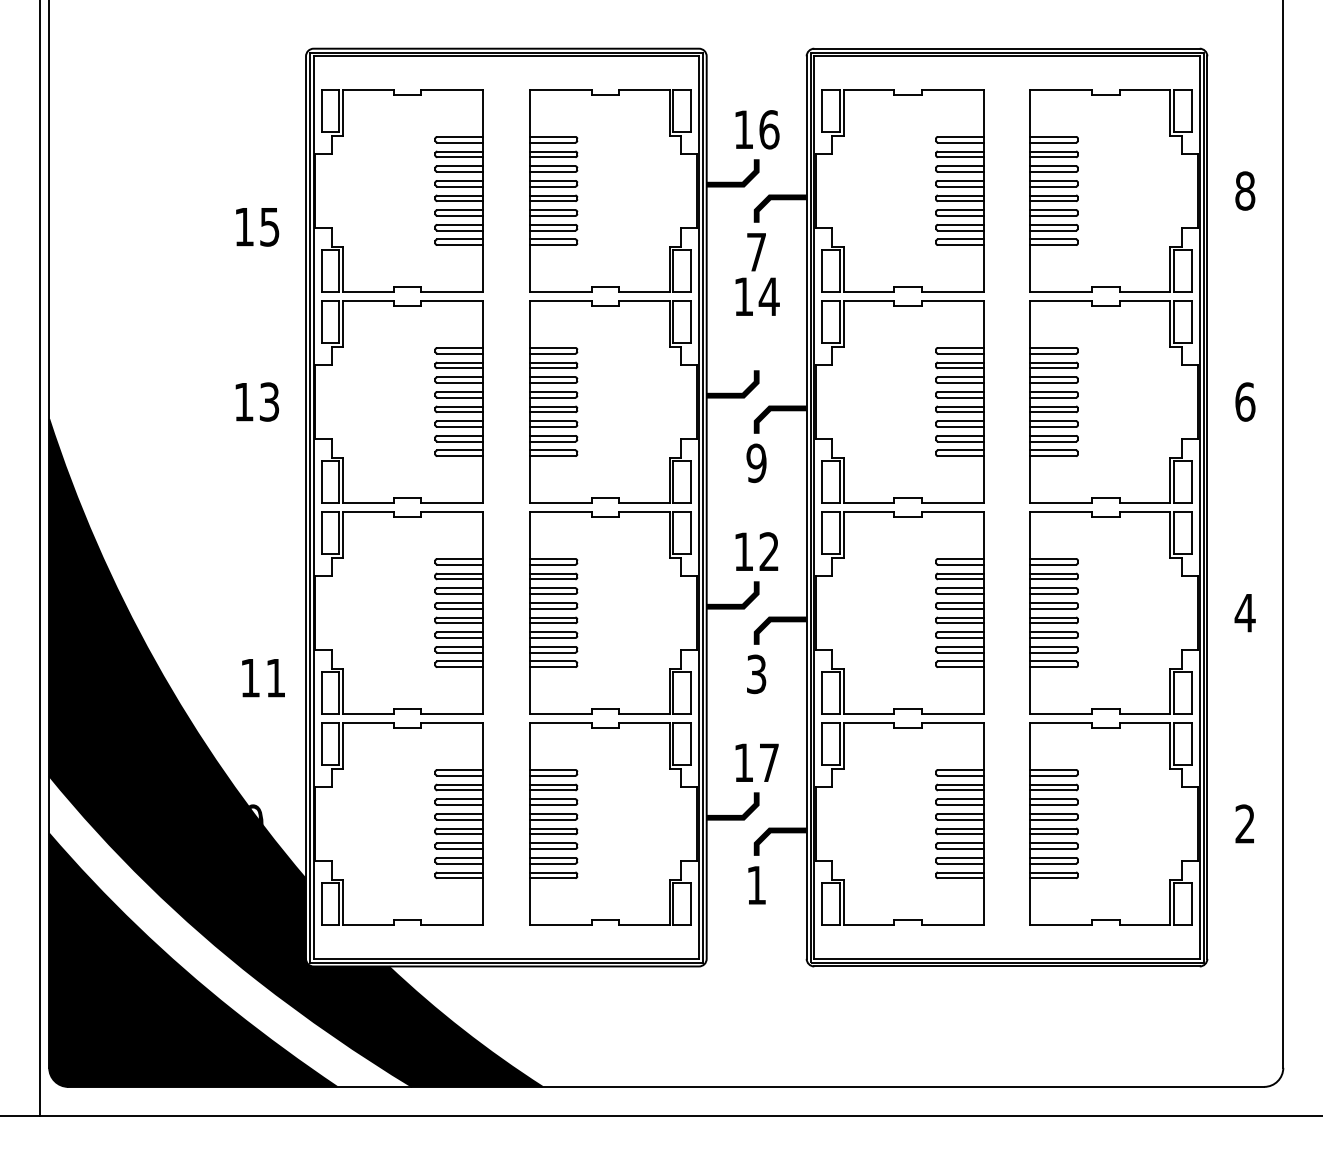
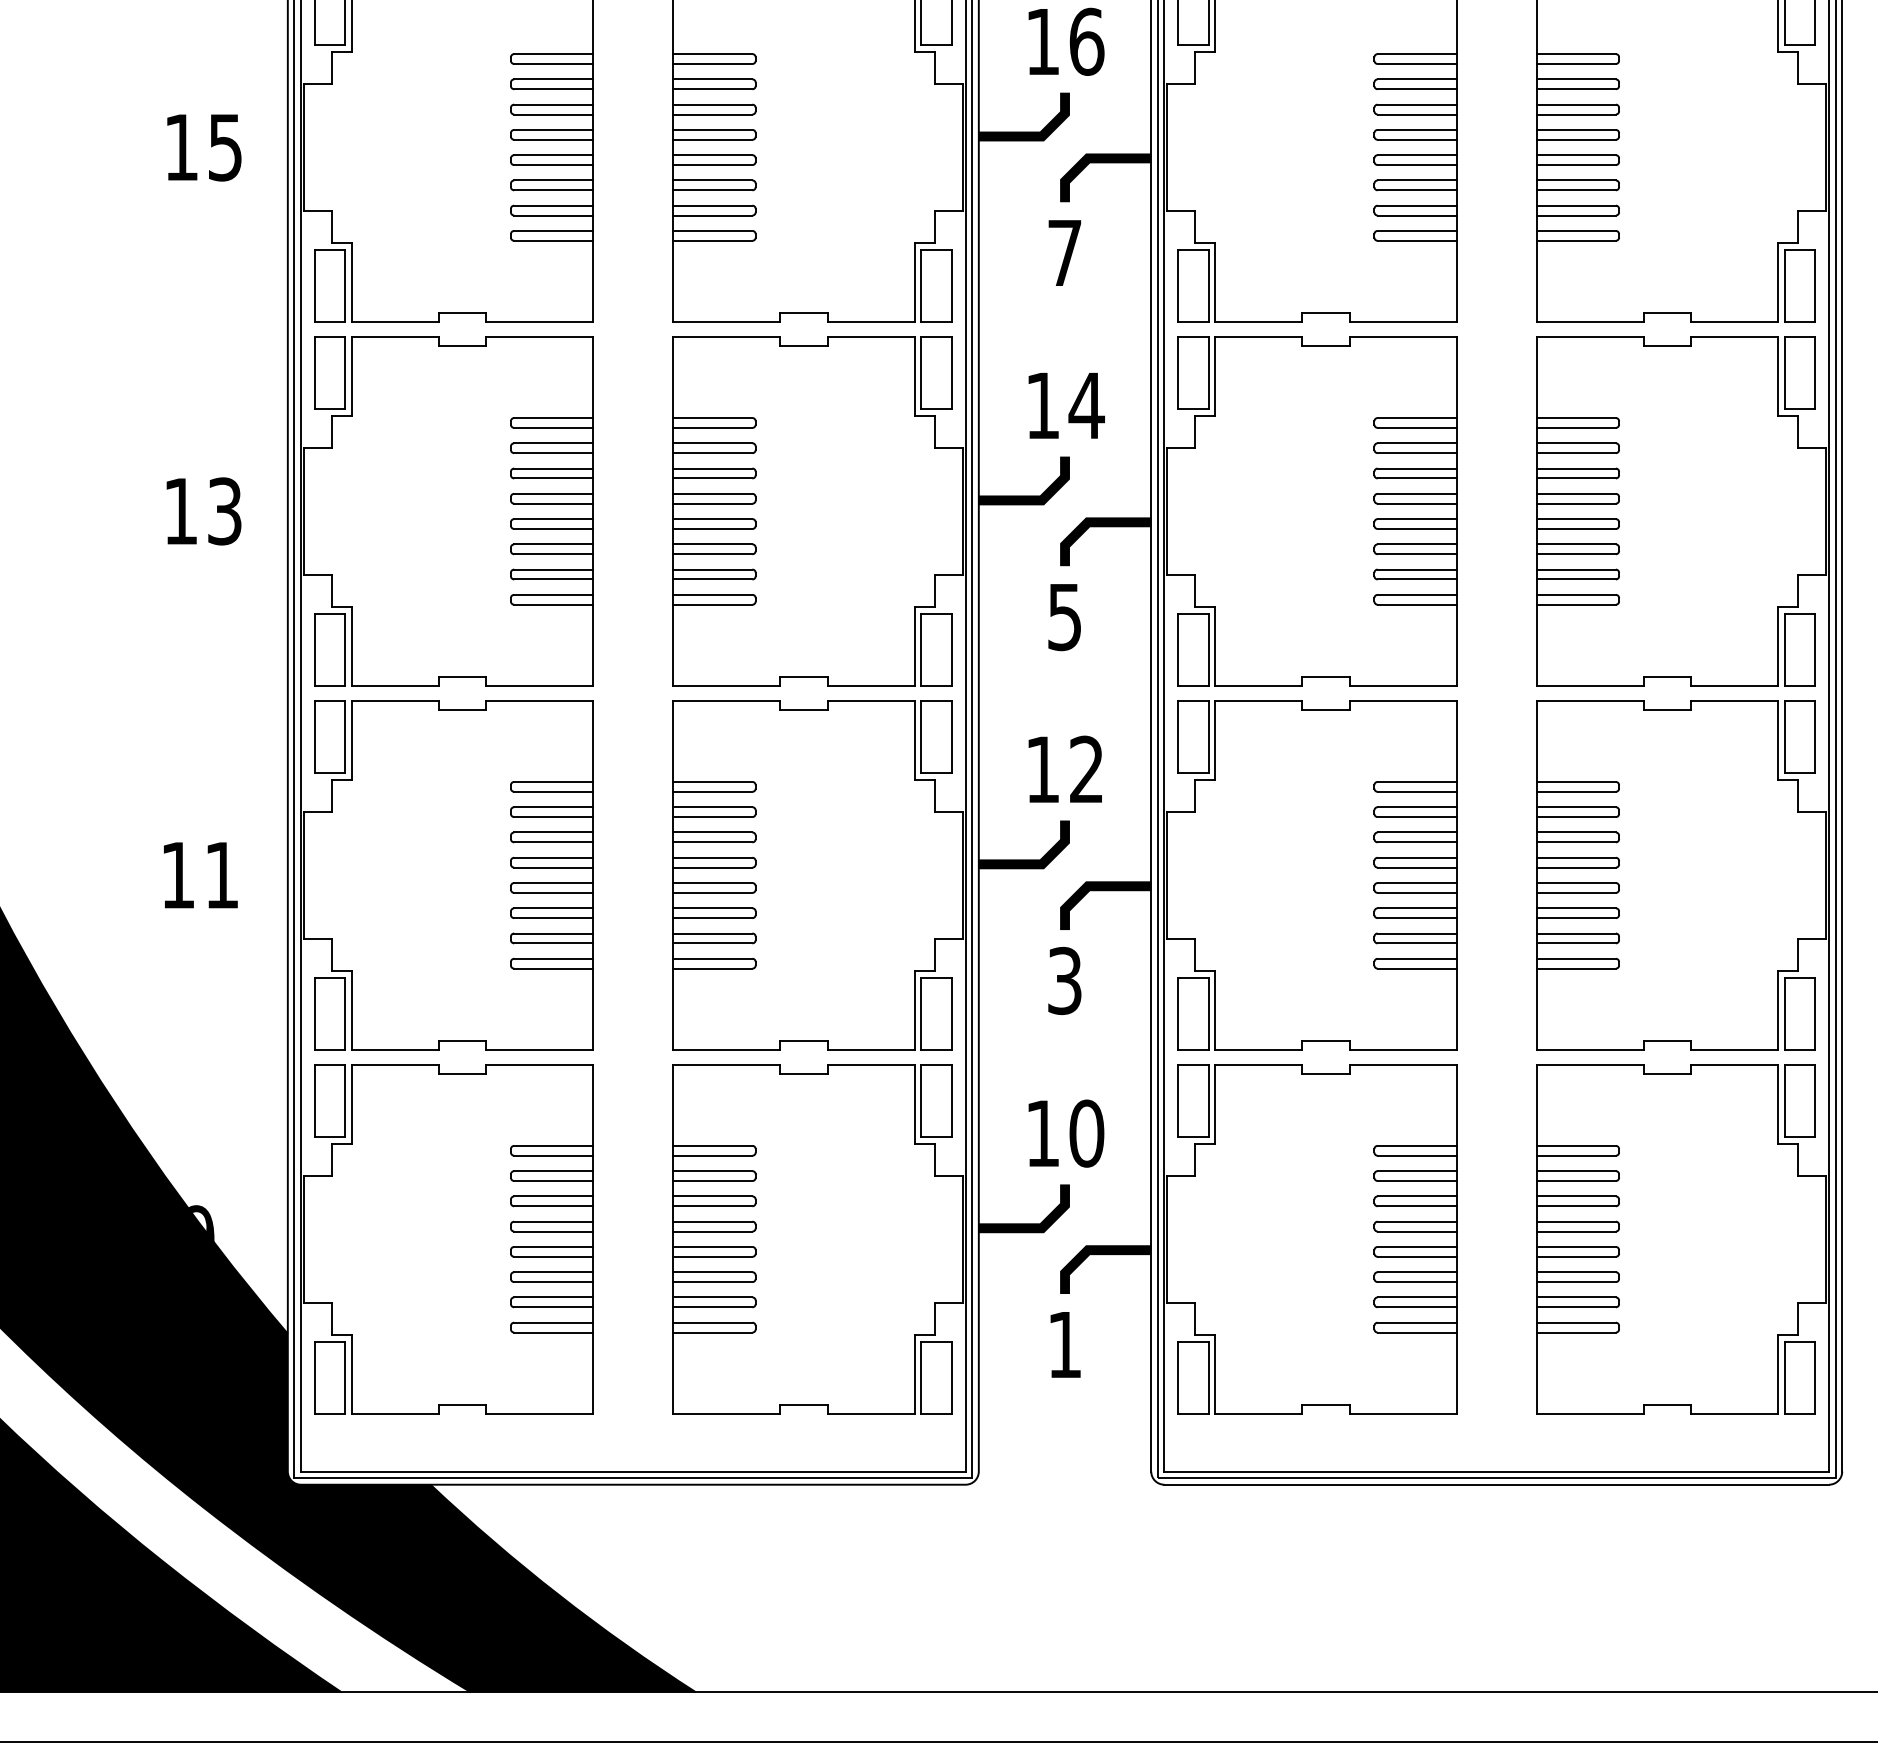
text: (257, 227) -> (204, 148), moved
text: (757, 296) -> (1066, 405), moved
text: (756, 462) -> (1064, 615), 9 -> 5
text: (263, 678) -> (200, 876), moved
text: (769, 762) -> (1087, 1132), 17 -> 10

